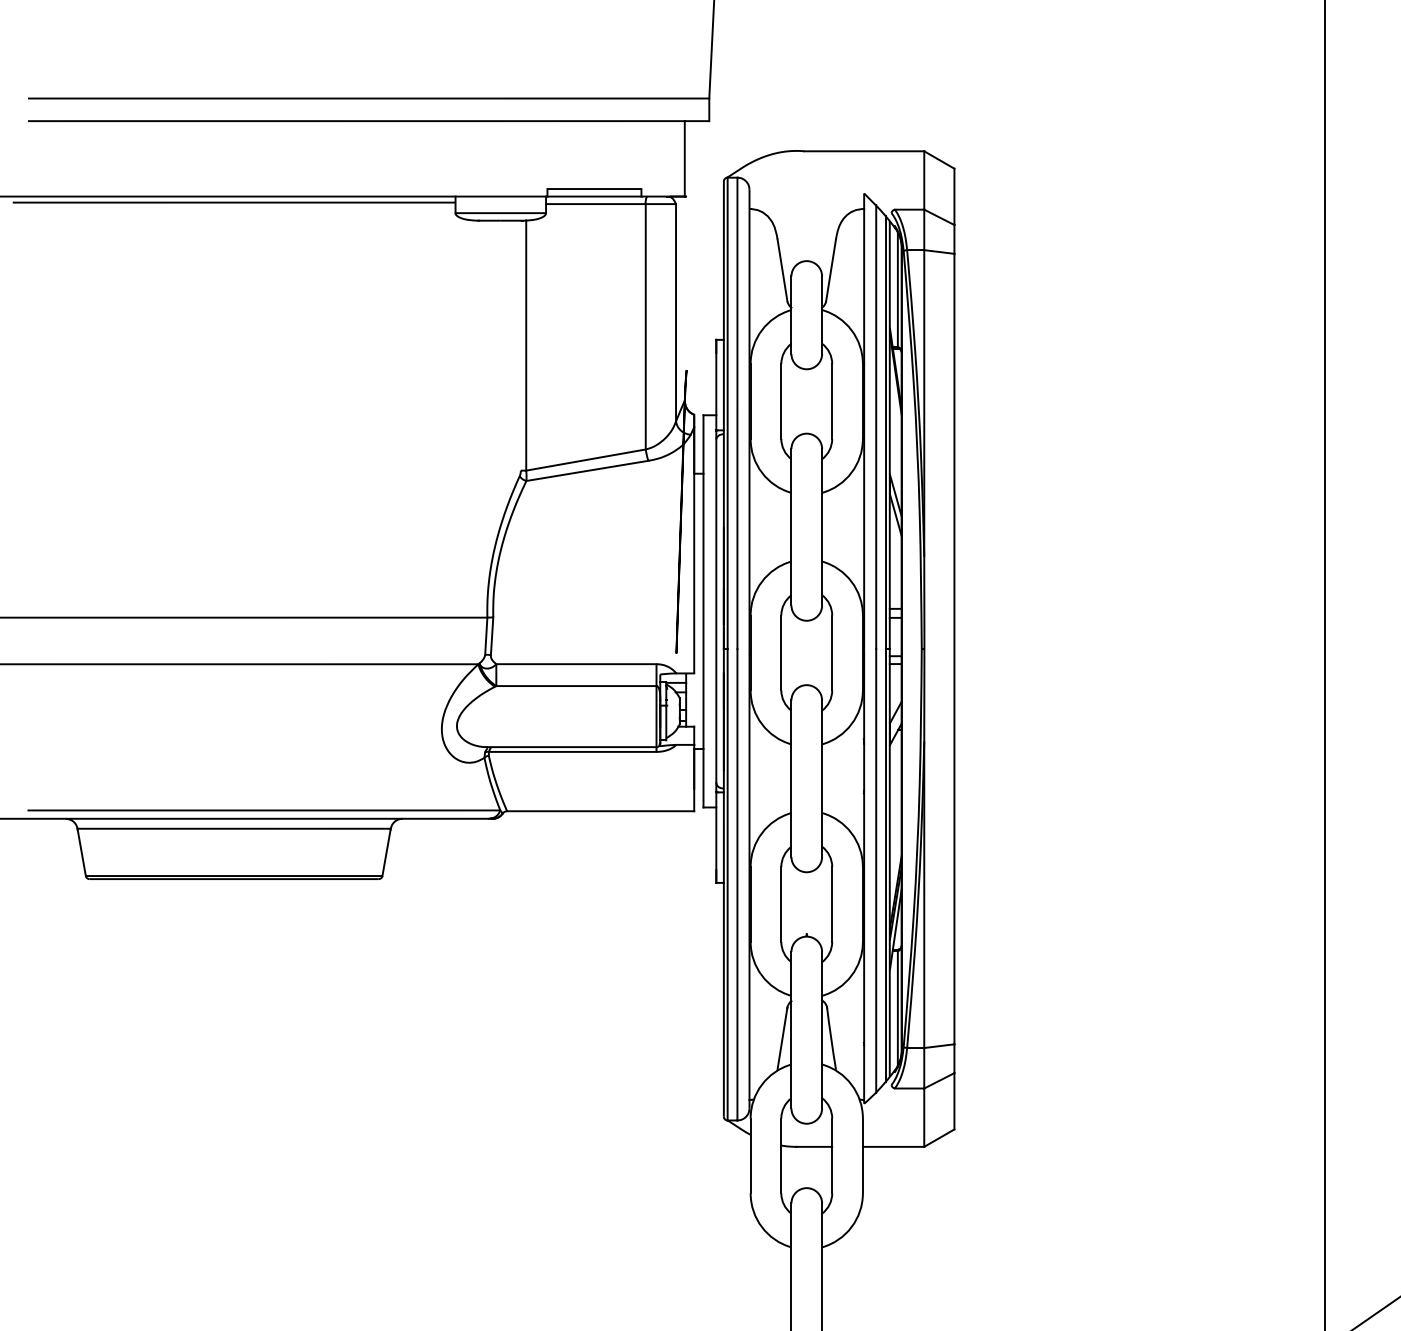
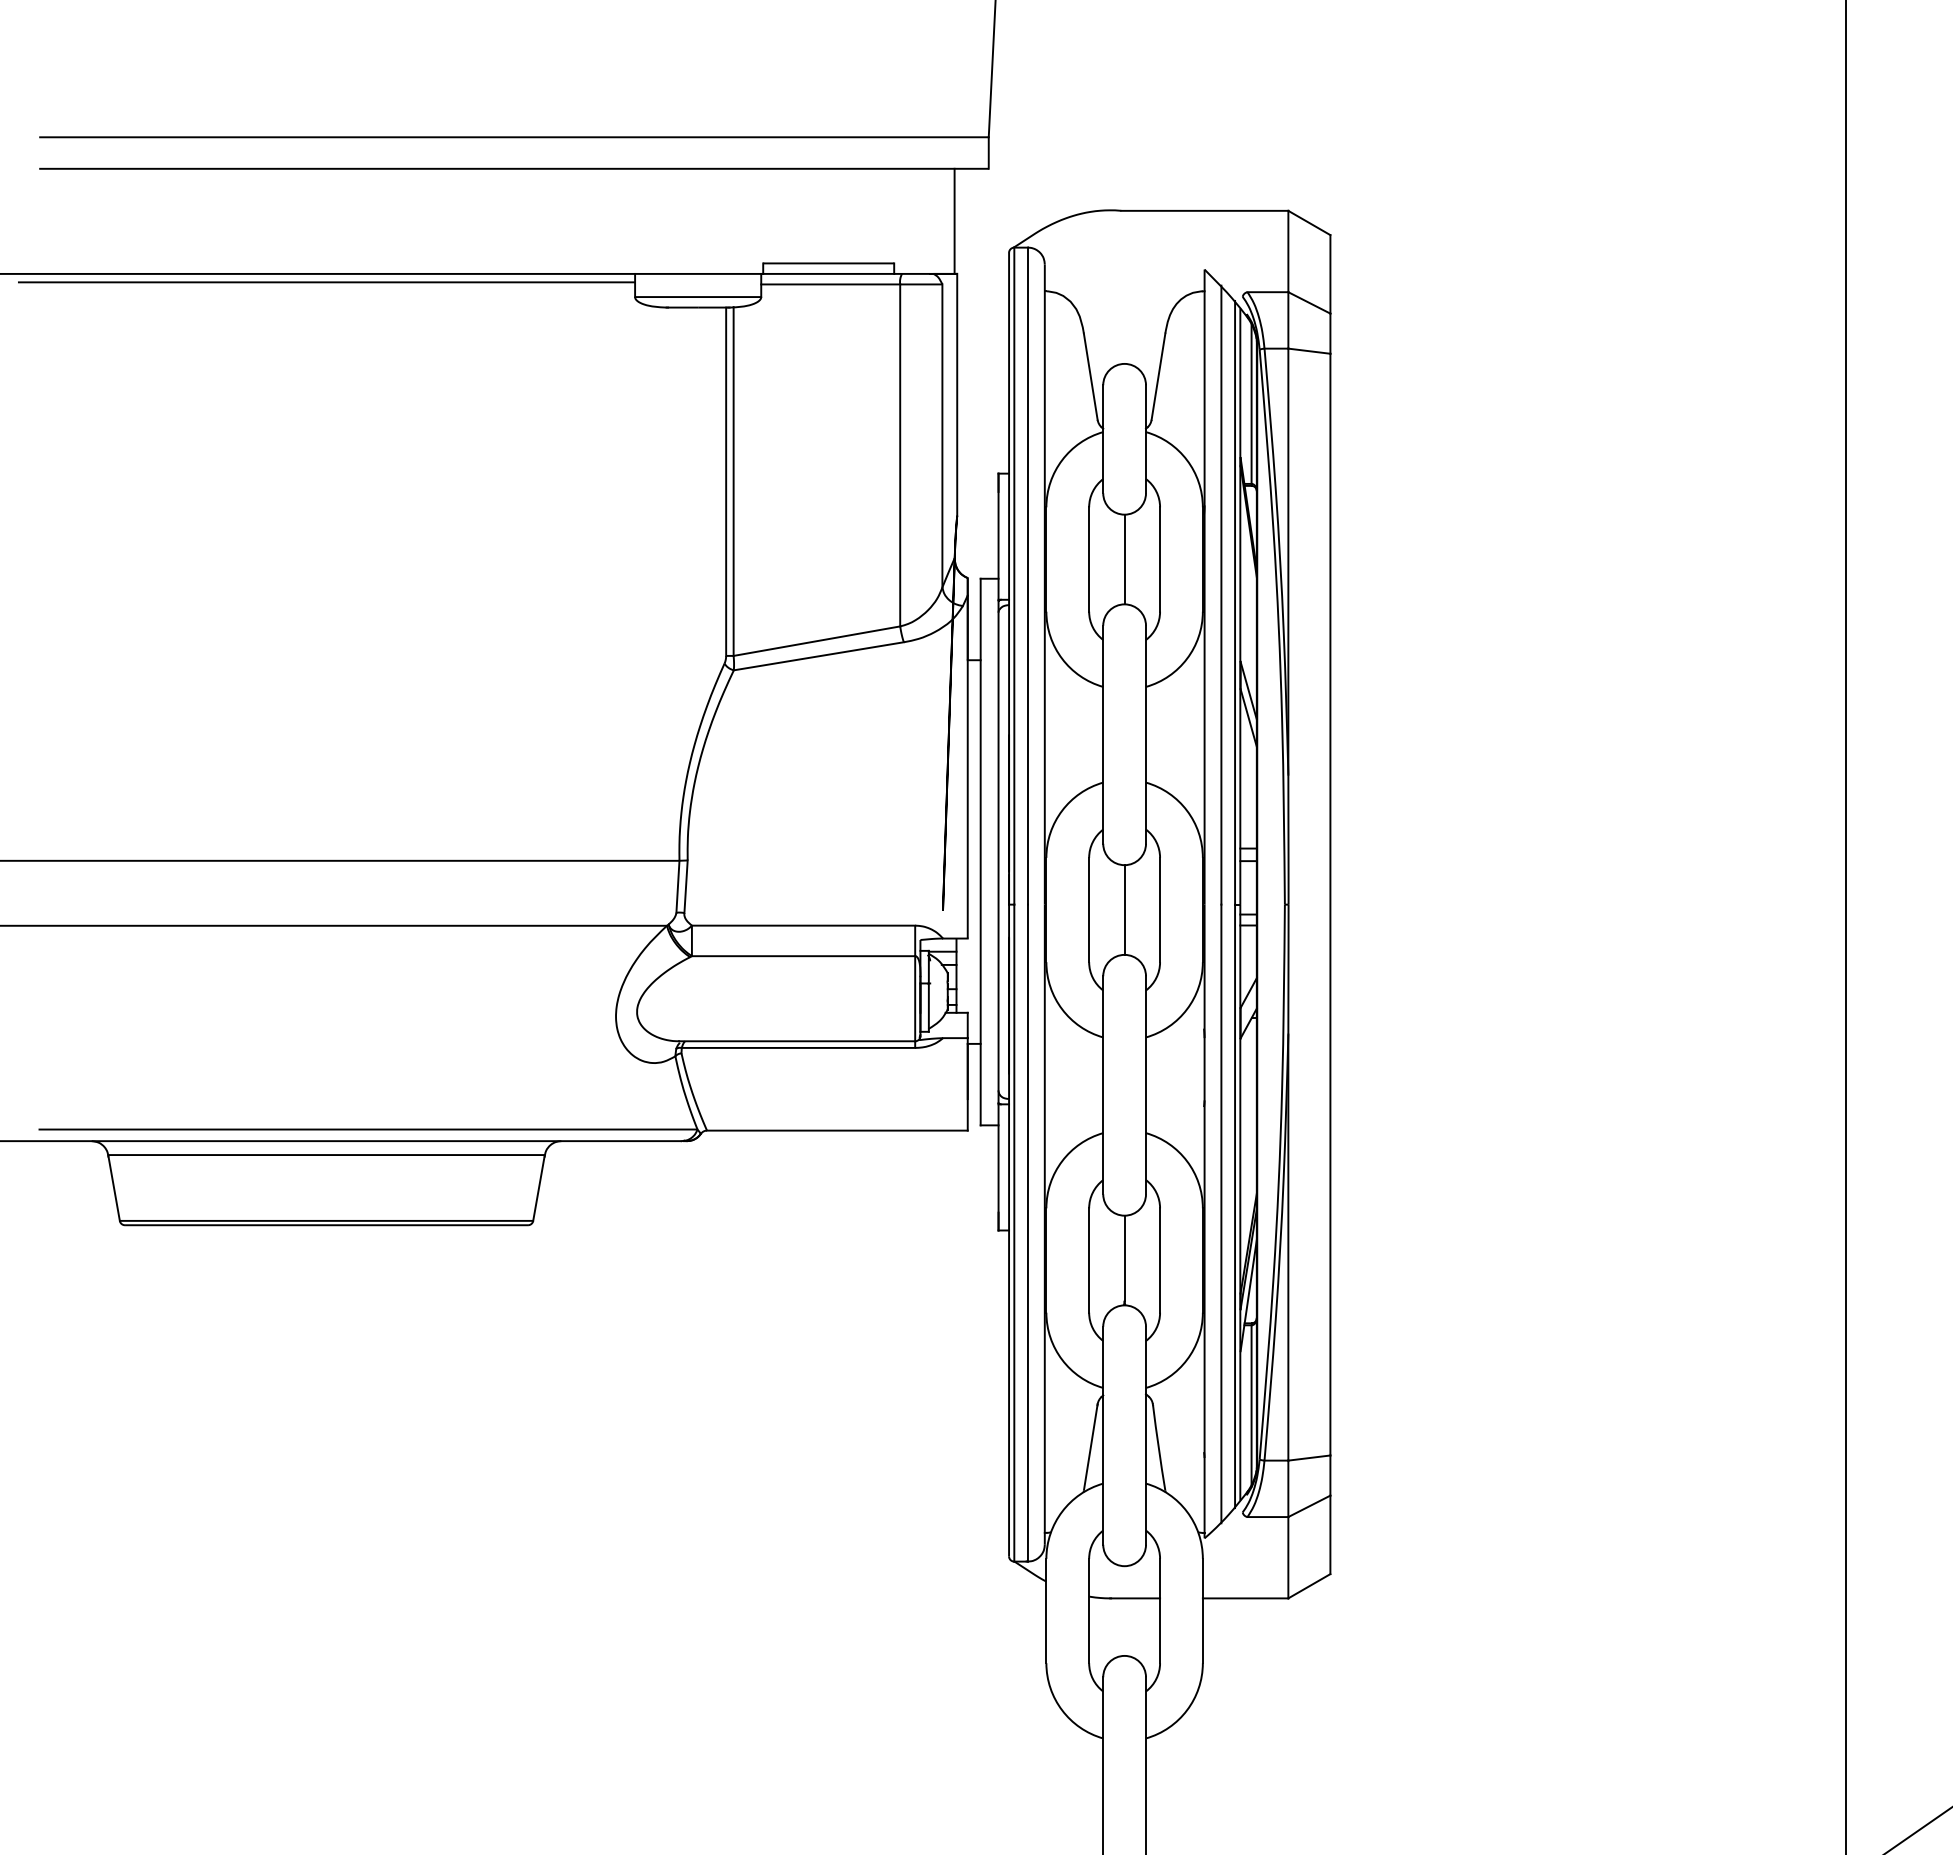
line: (686, 283) -> (957, 394), added
line: (521, 345) -> (726, 481), added
line: (806, 401) -> (1124, 559), added
line: (806, 652) -> (1124, 909), added
line: (806, 902) -> (1124, 1257), added

